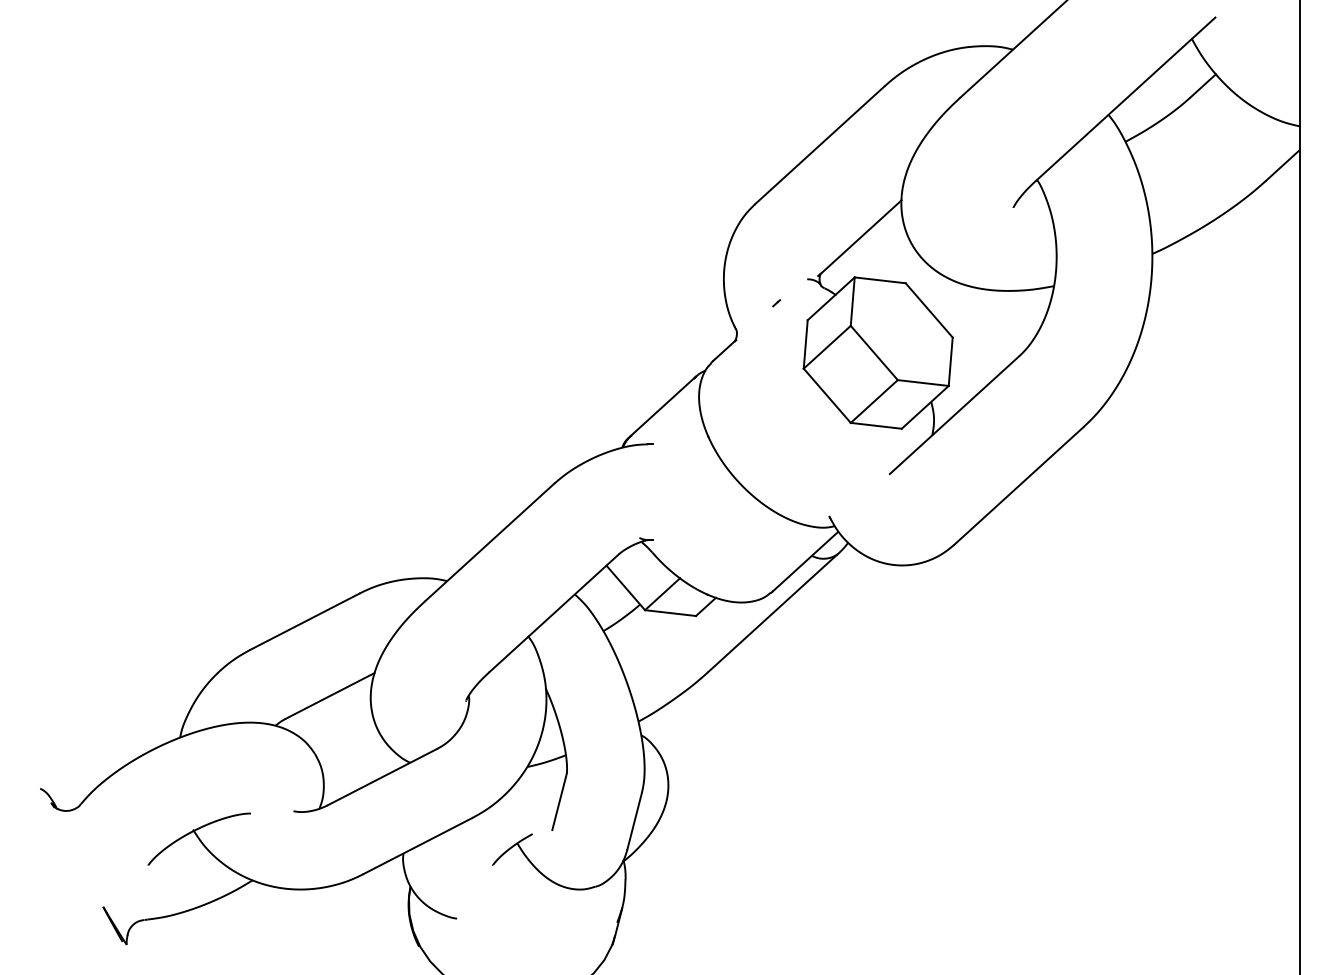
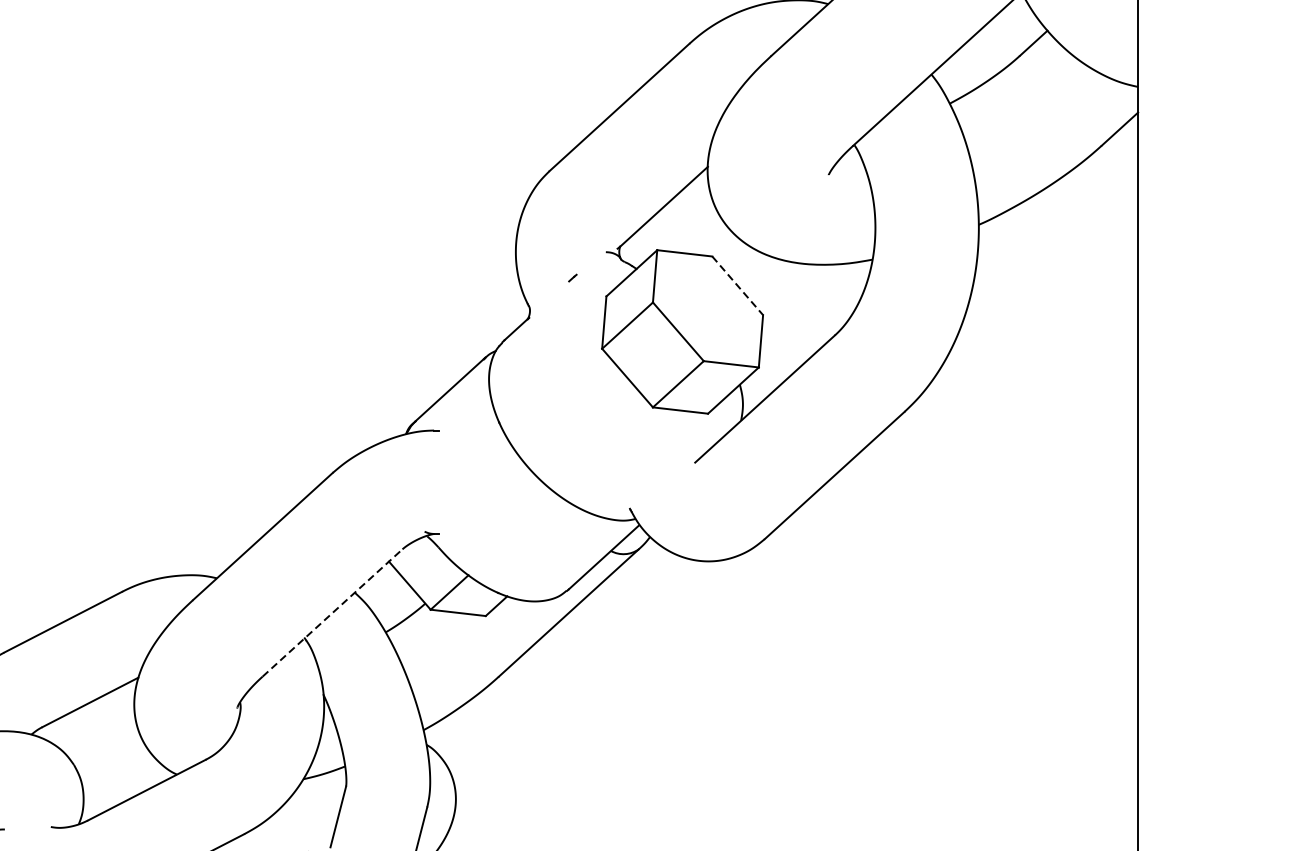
line: (929, 310) -> (738, 285), solid -> dashed
line: (554, 612) -> (332, 612), solid -> dashed

